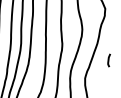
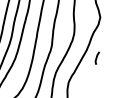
line: (108, 60) -> (96, 58), moved

